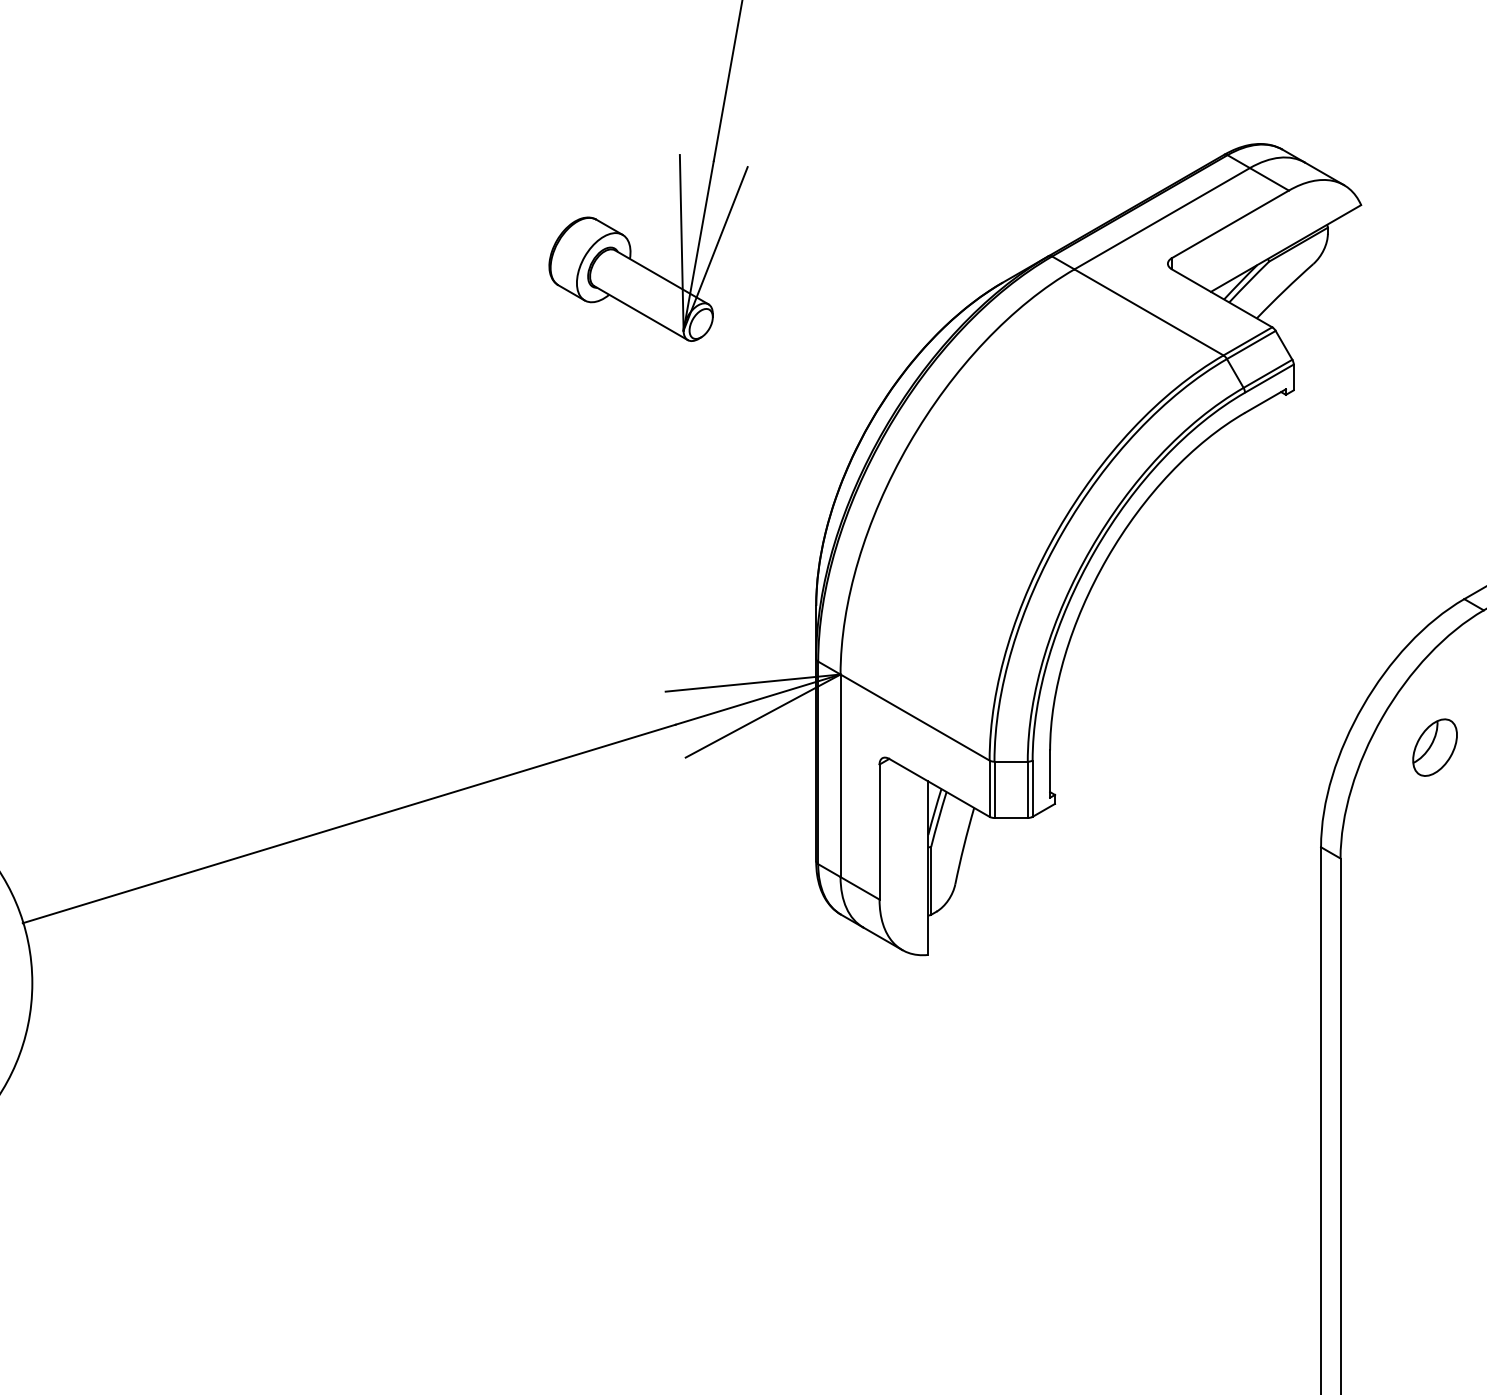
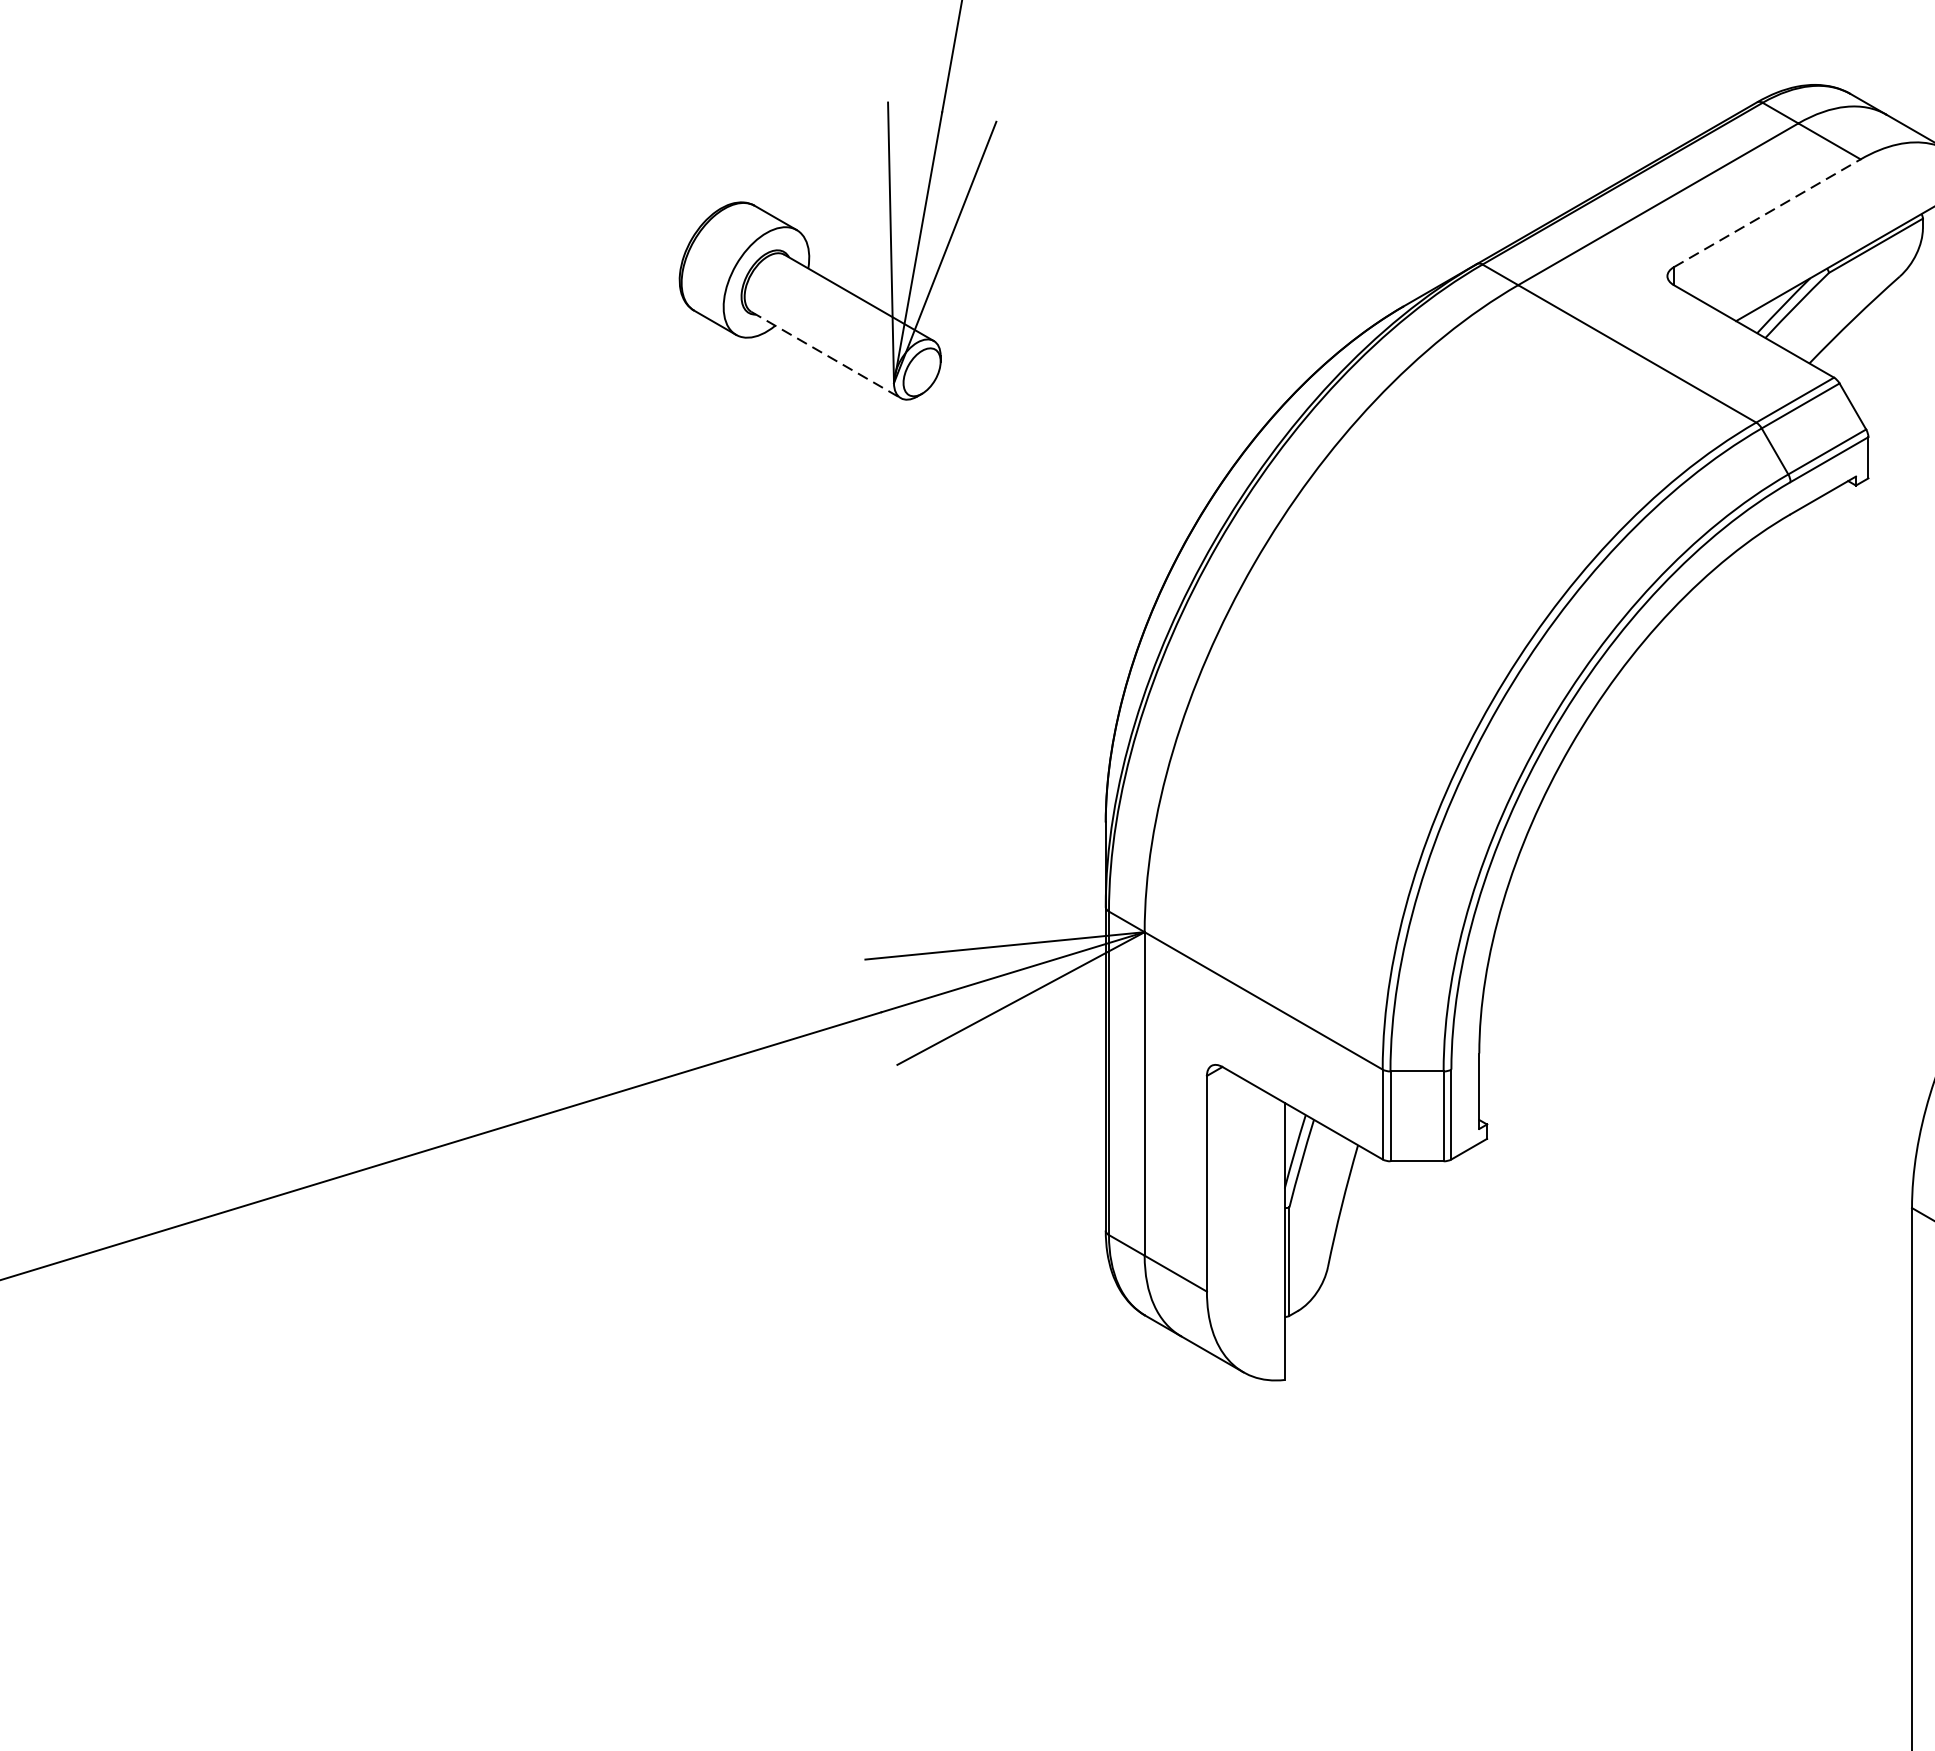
line: (1230, 224) -> (1767, 213), solid -> dashed
line: (641, 313) -> (826, 355), solid -> dashed

